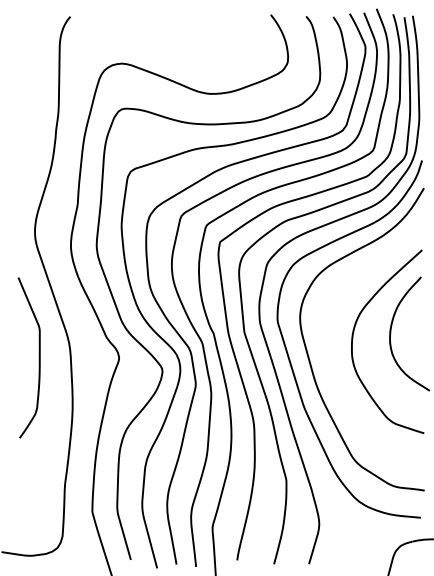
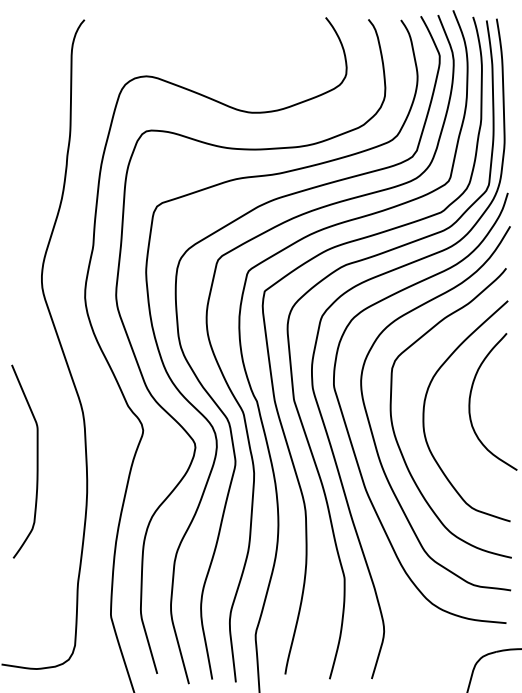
curve: (327, 352) -> (393, 424), added
curve: (38, 357) -> (36, 461), moved

